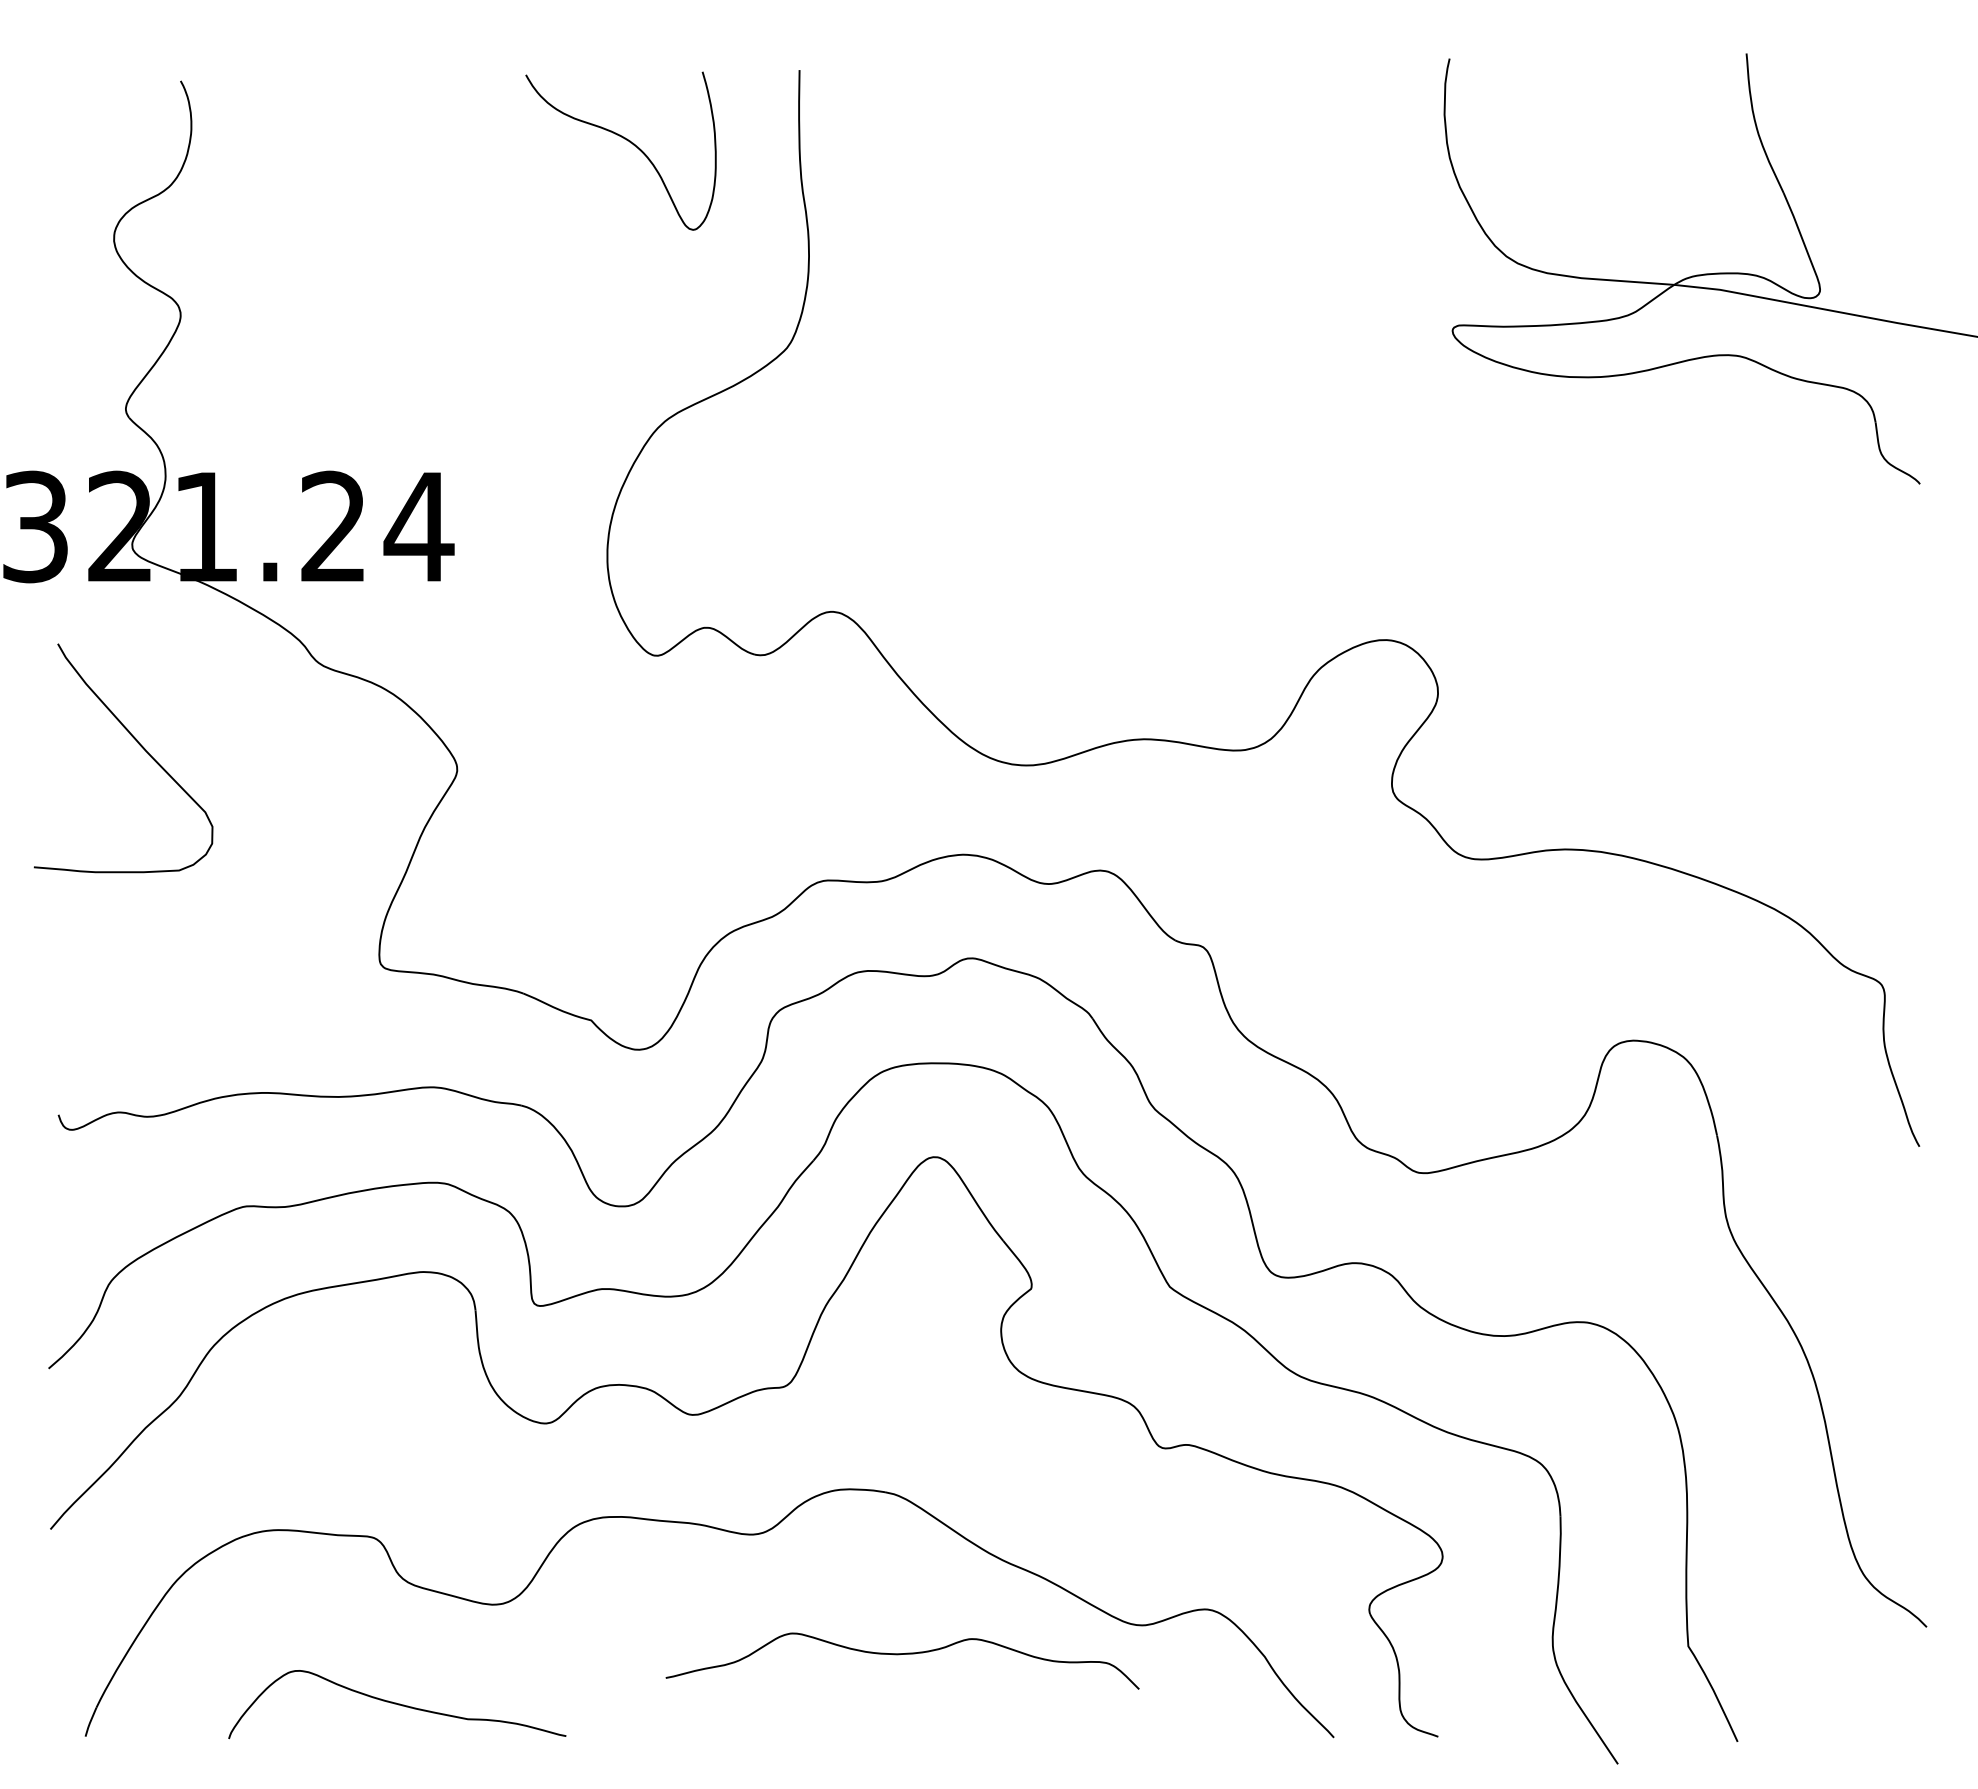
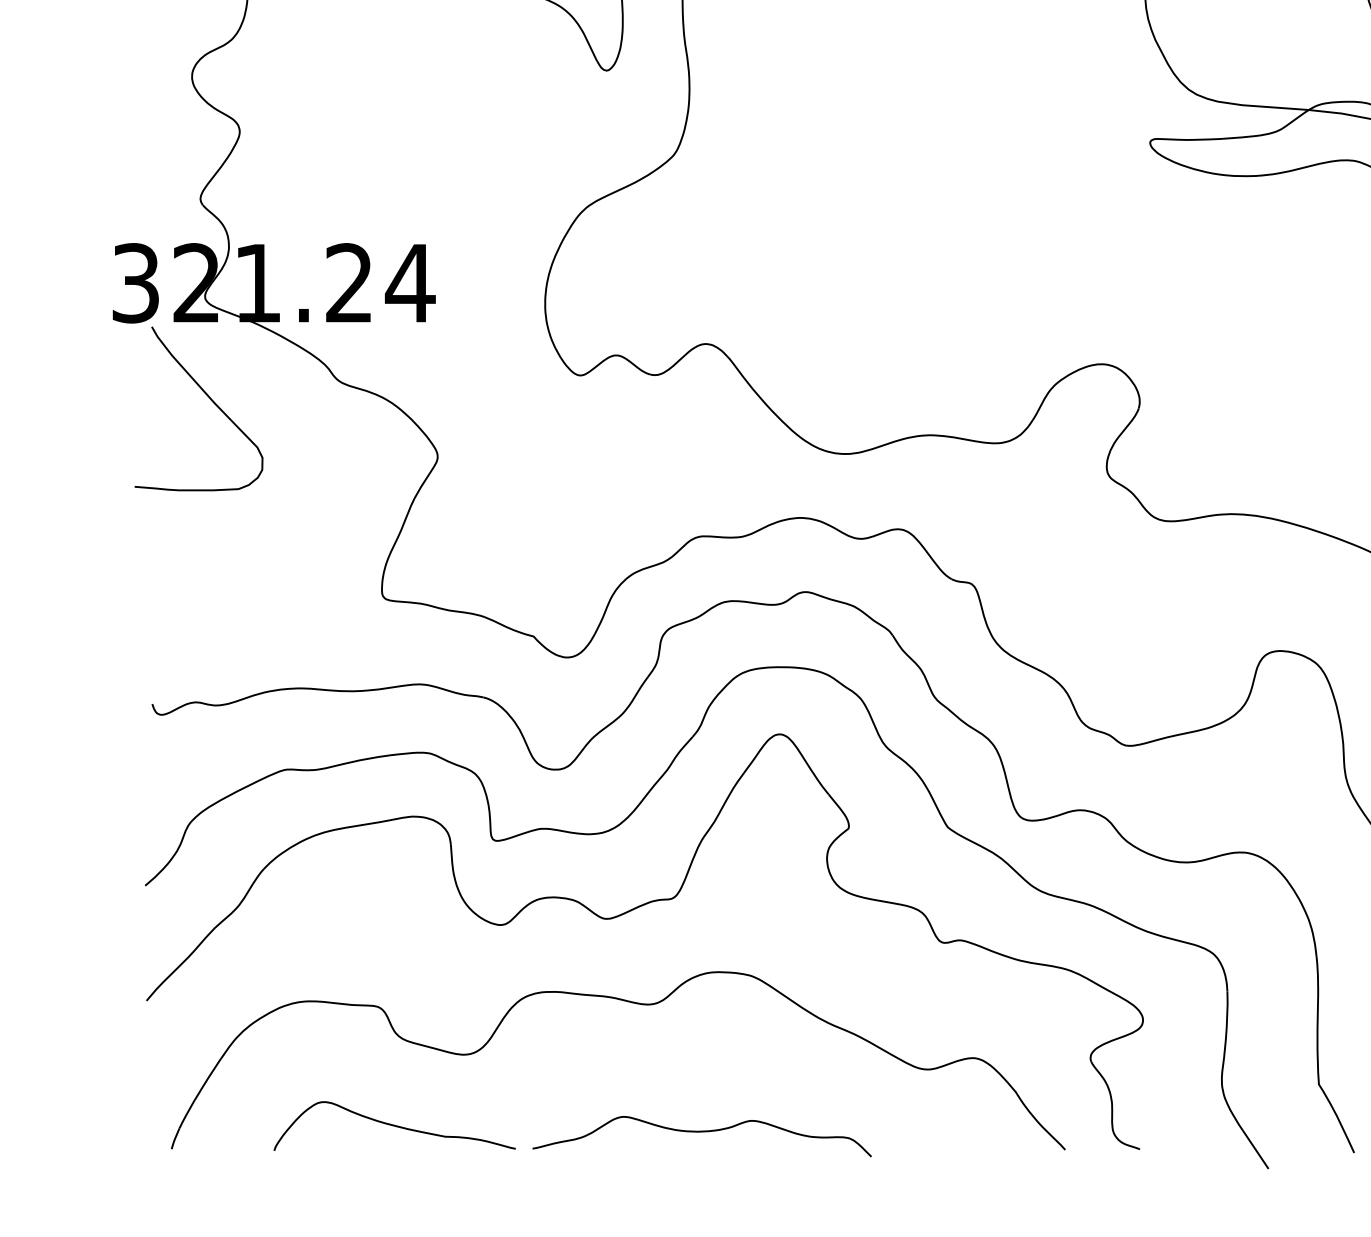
curve: (138, 744) -> (209, 398), moved
curve: (899, 1655) -> (699, 1132), moved

